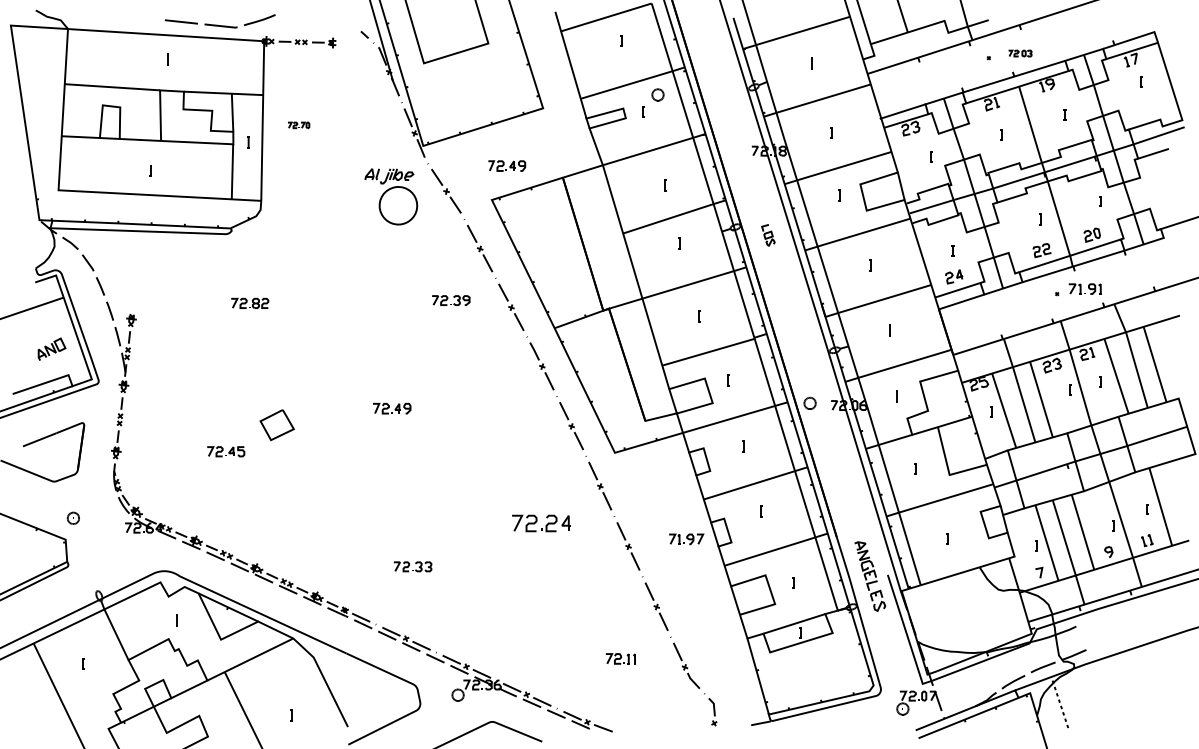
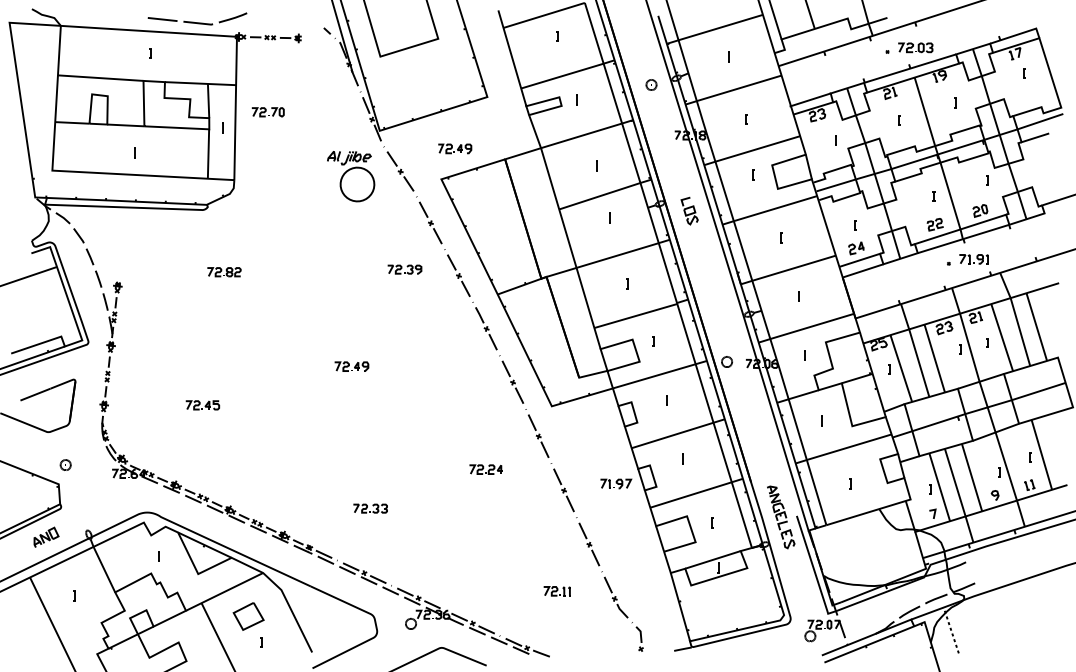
part: (1019, 53) -> (915, 47), size x1.67
part: (657, 94) -> (651, 84), moved
part: (298, 125) -> (267, 112), size x1.67
part: (768, 234) -> (689, 210), size x1.43
part: (52, 348) -> (46, 536), moved
part: (277, 425) -> (248, 616), moved
part: (541, 523) -> (485, 469), size x0.62

